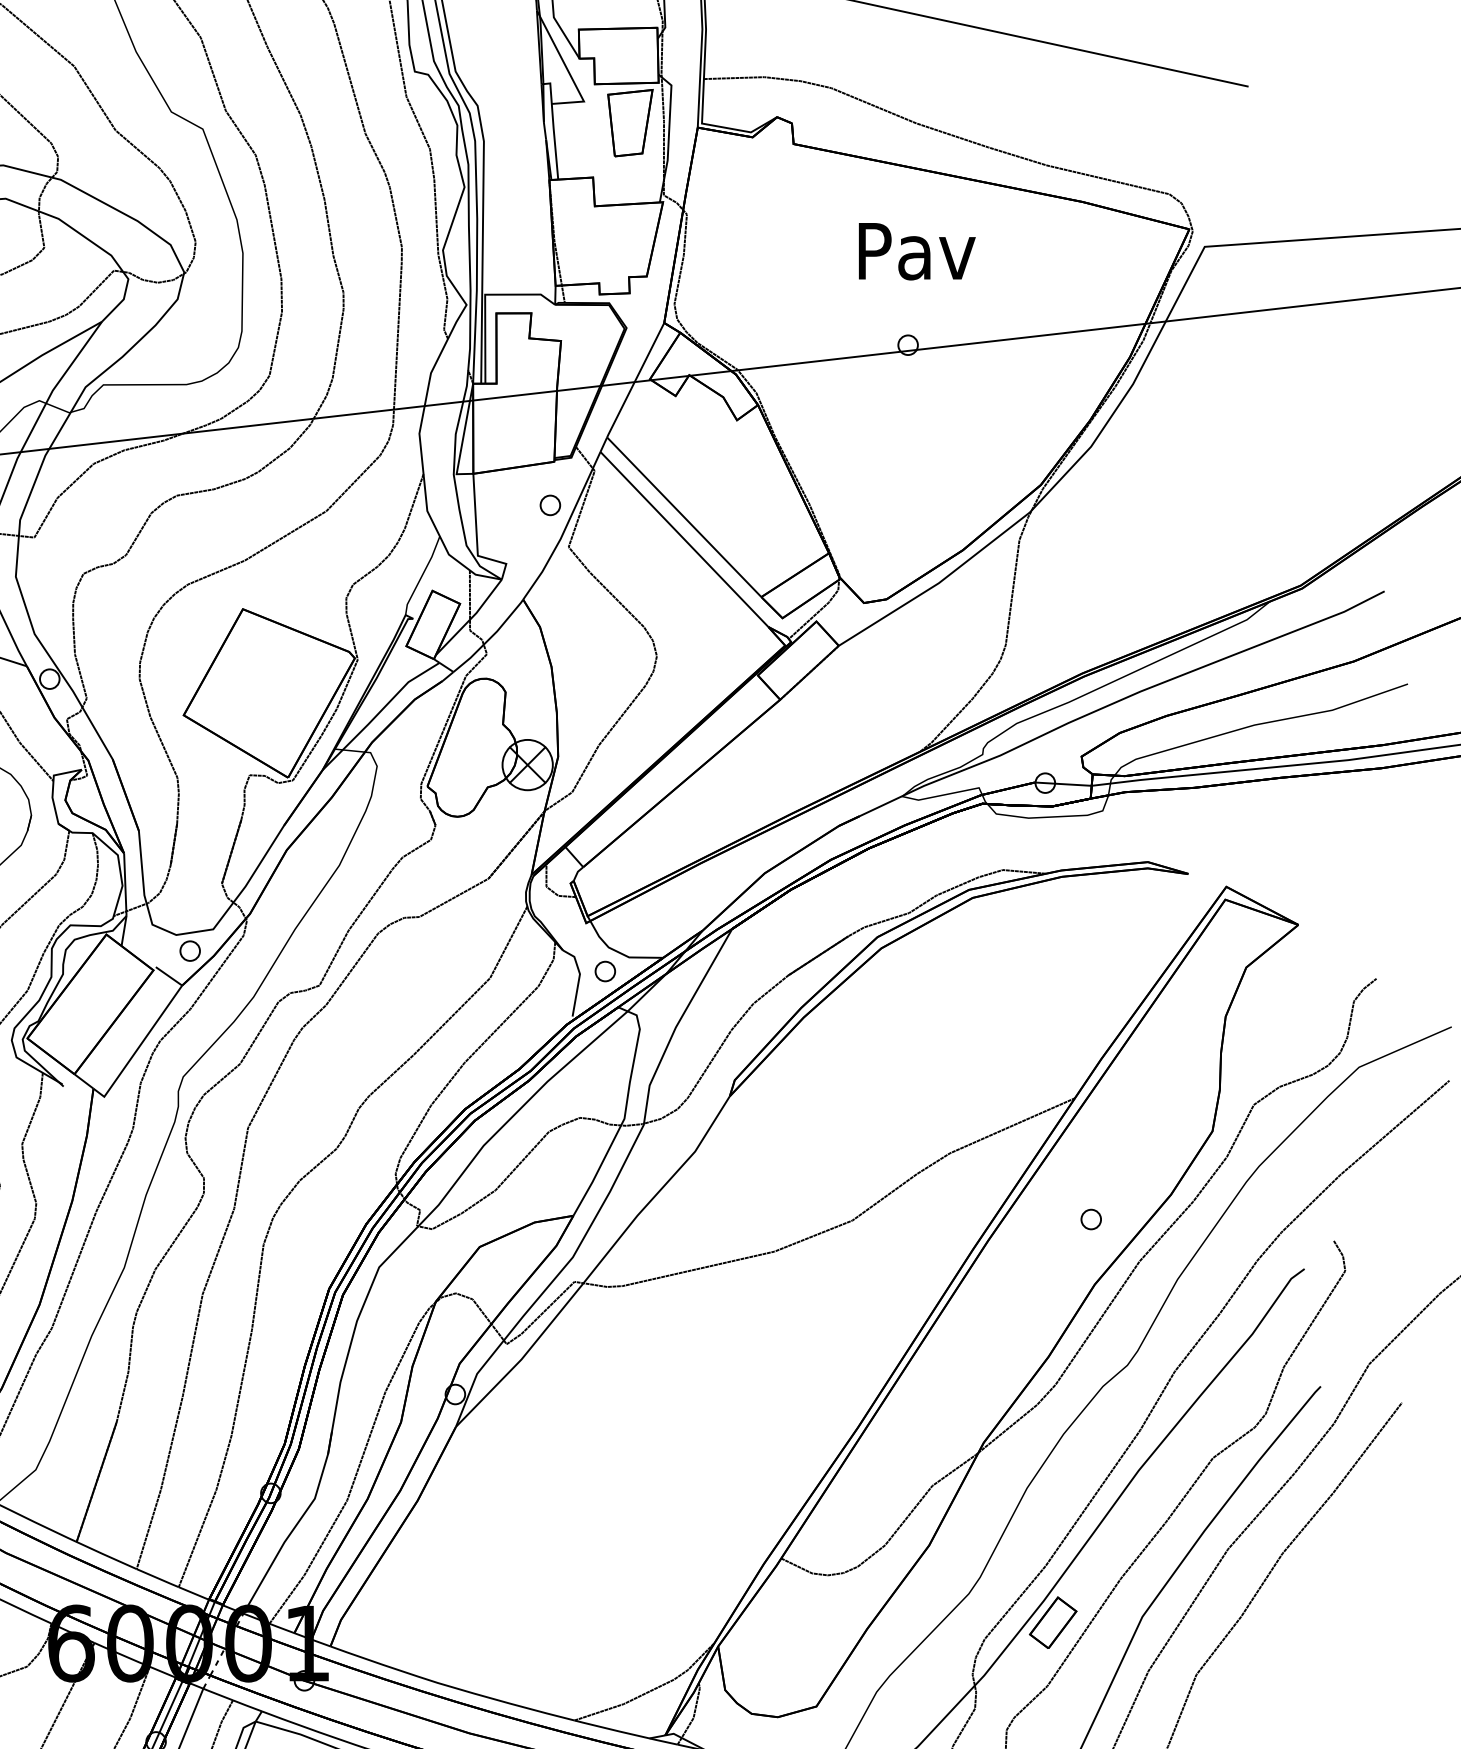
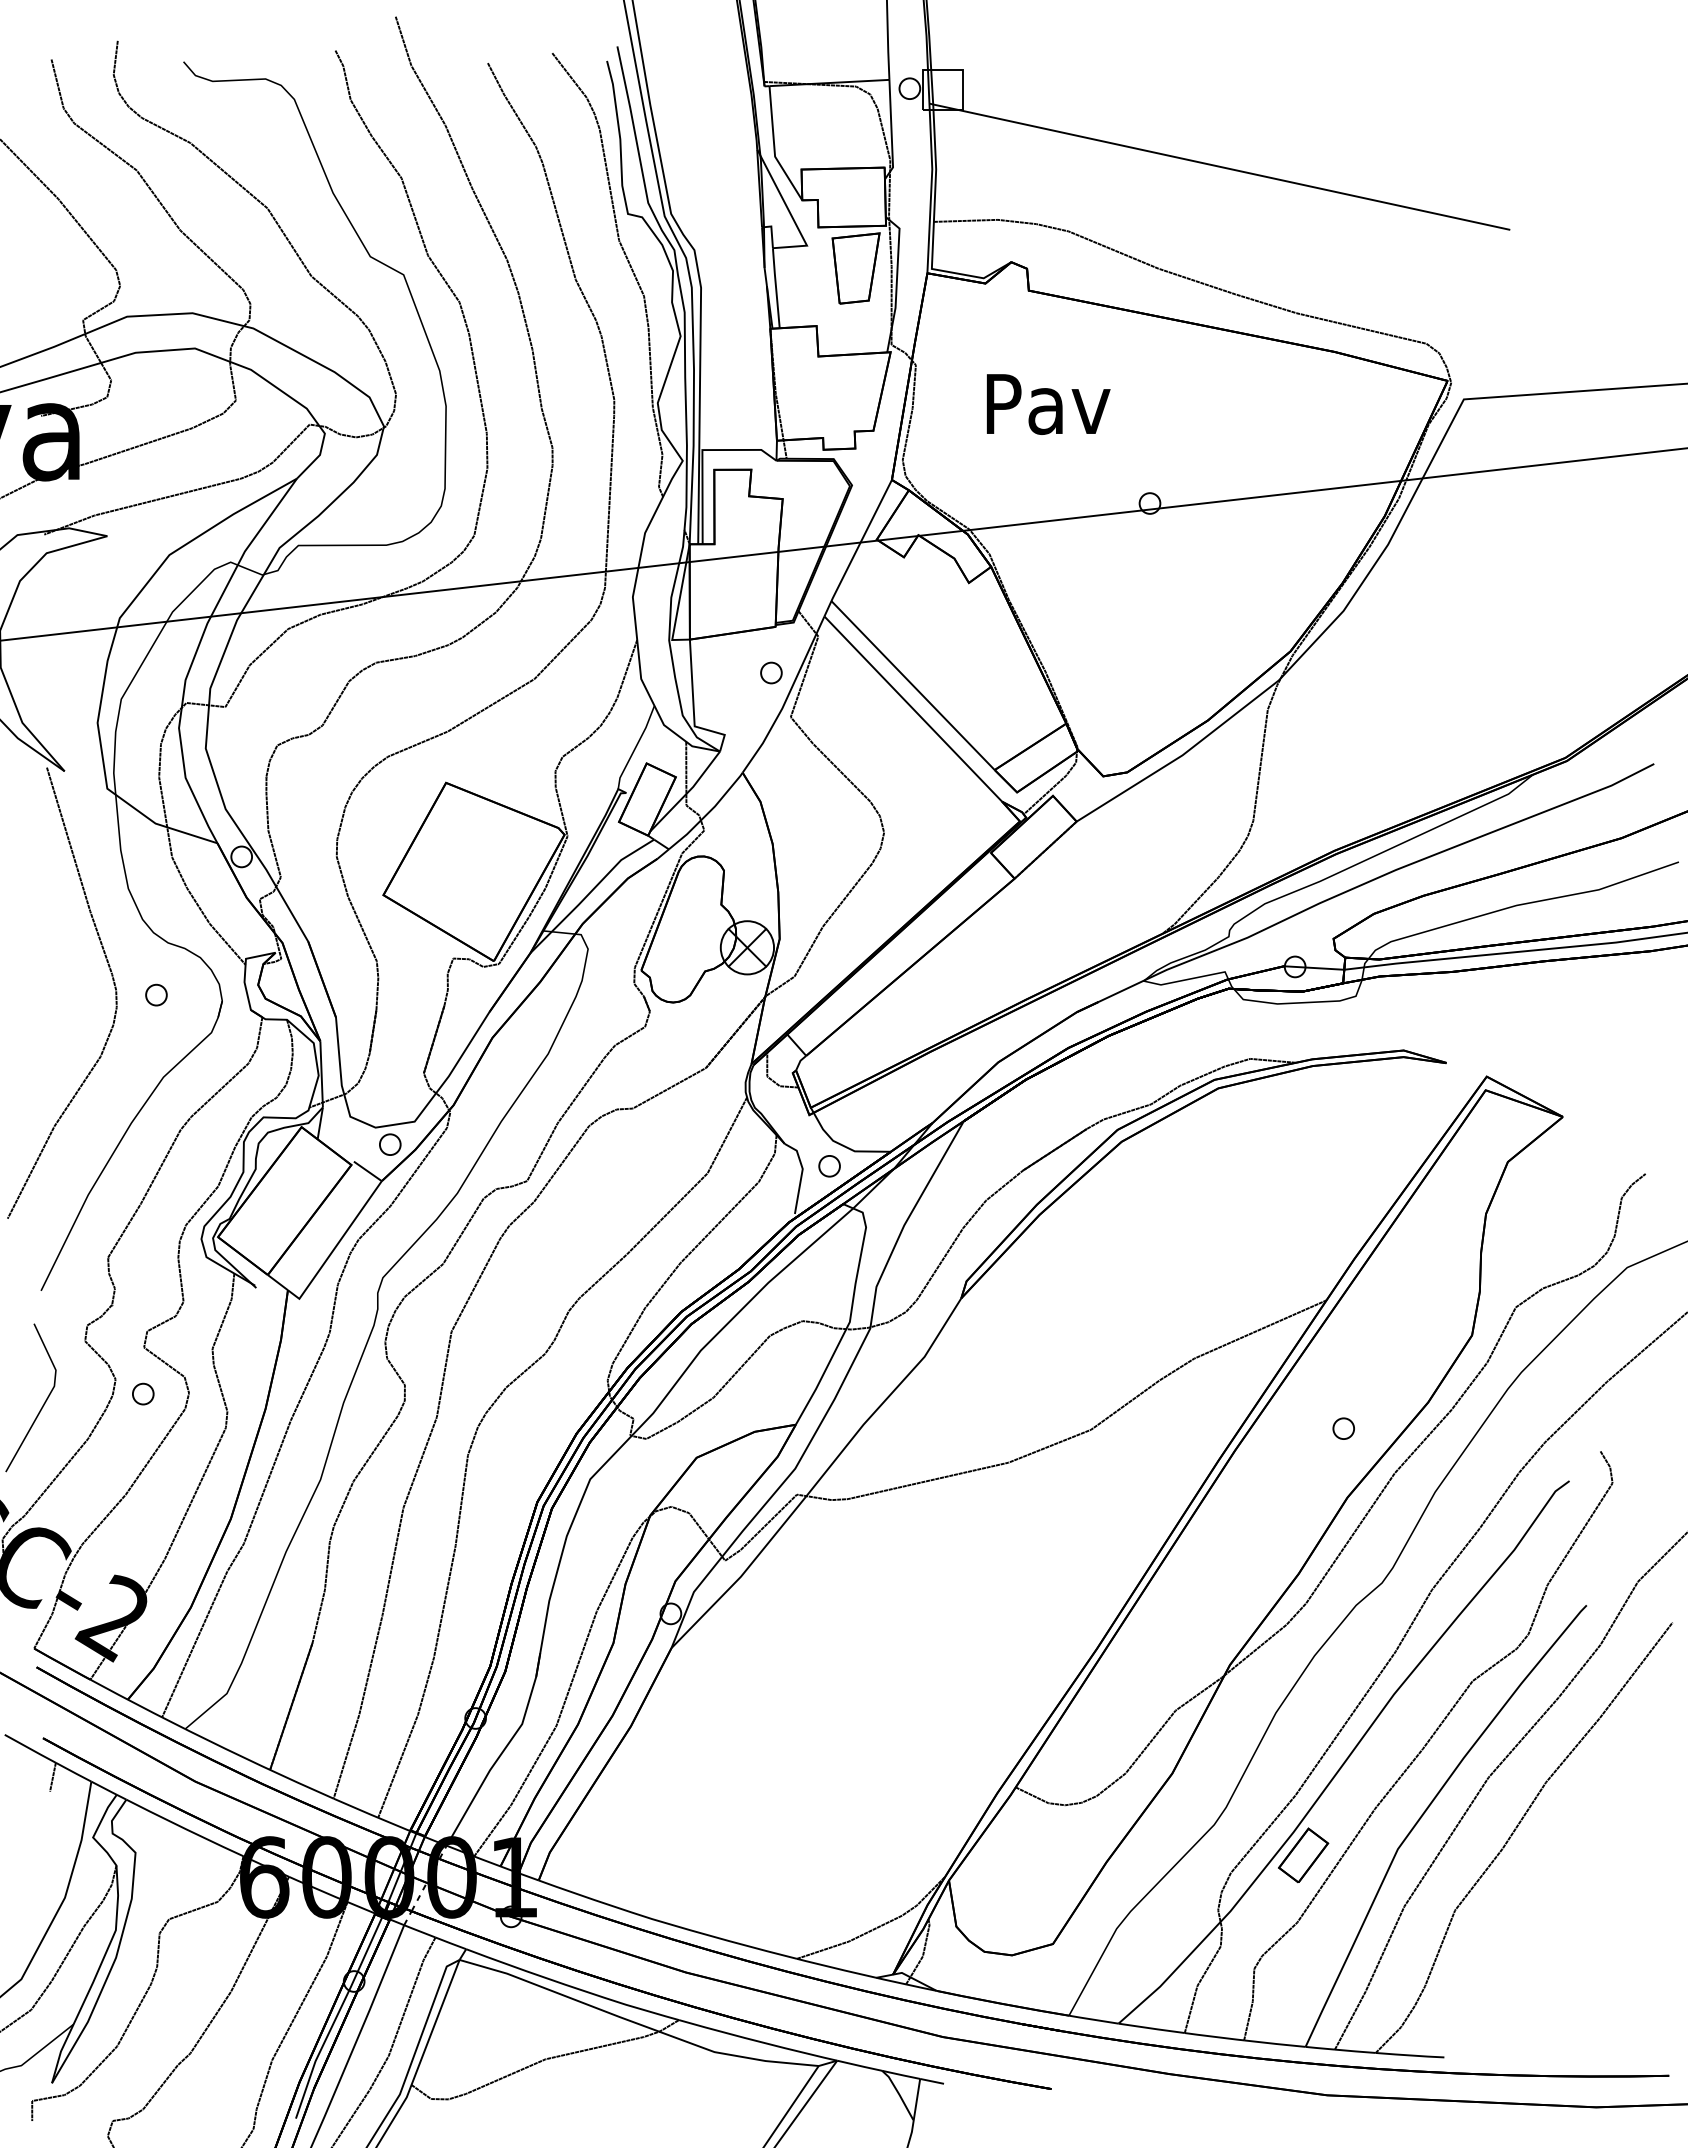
text: (917, 251) -> (1048, 404), moved

